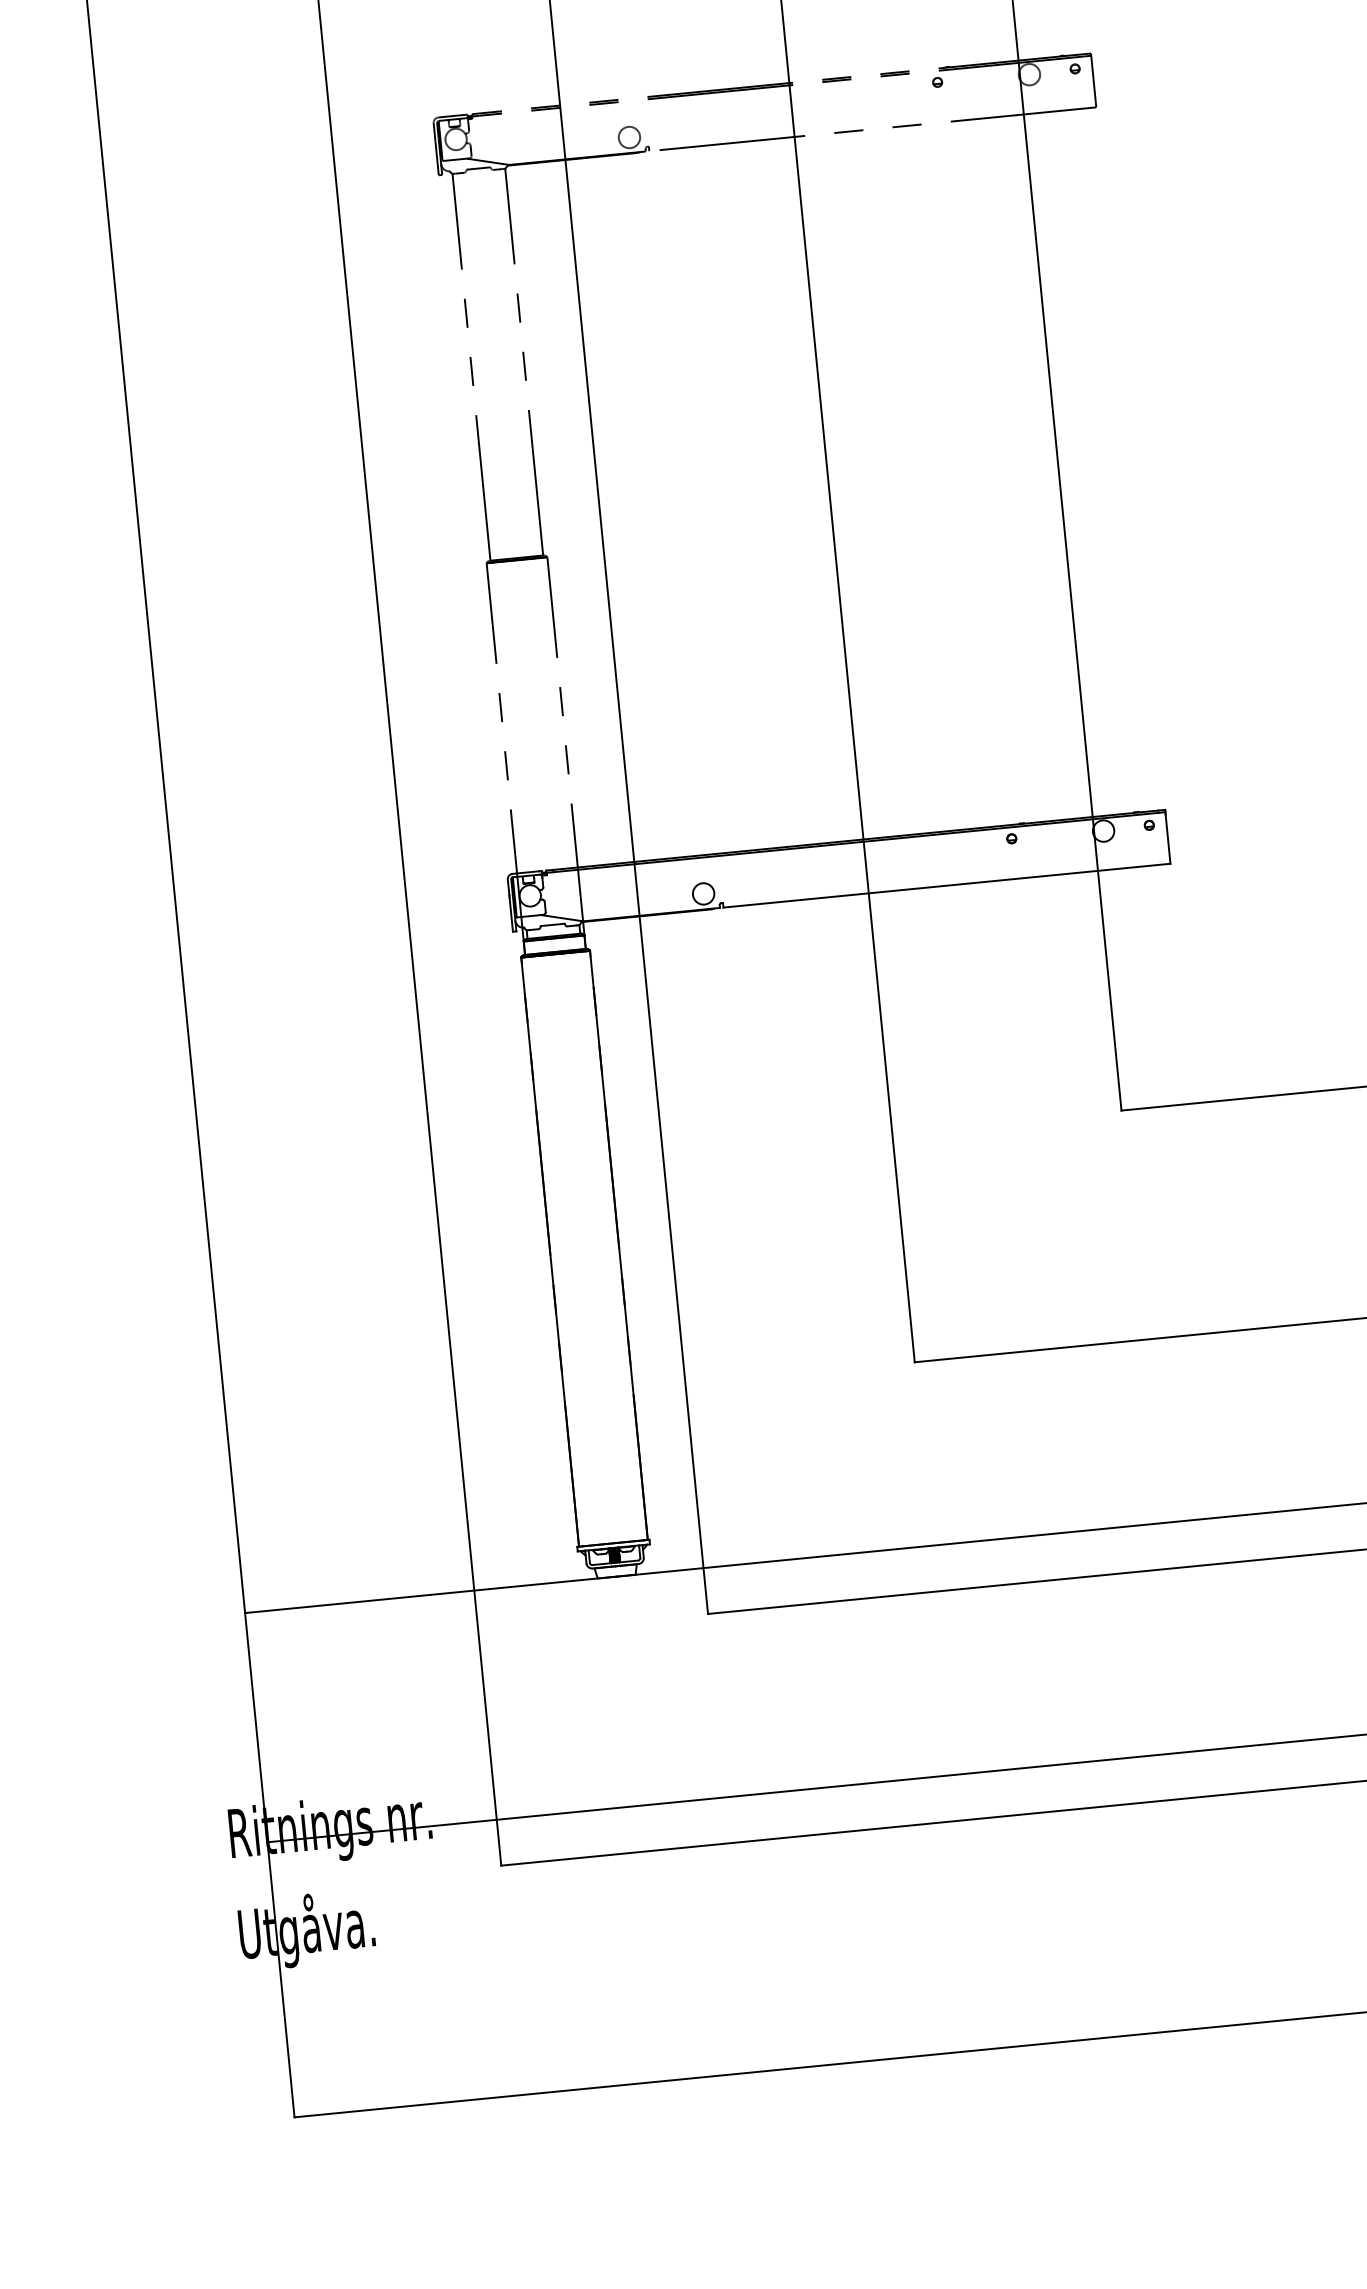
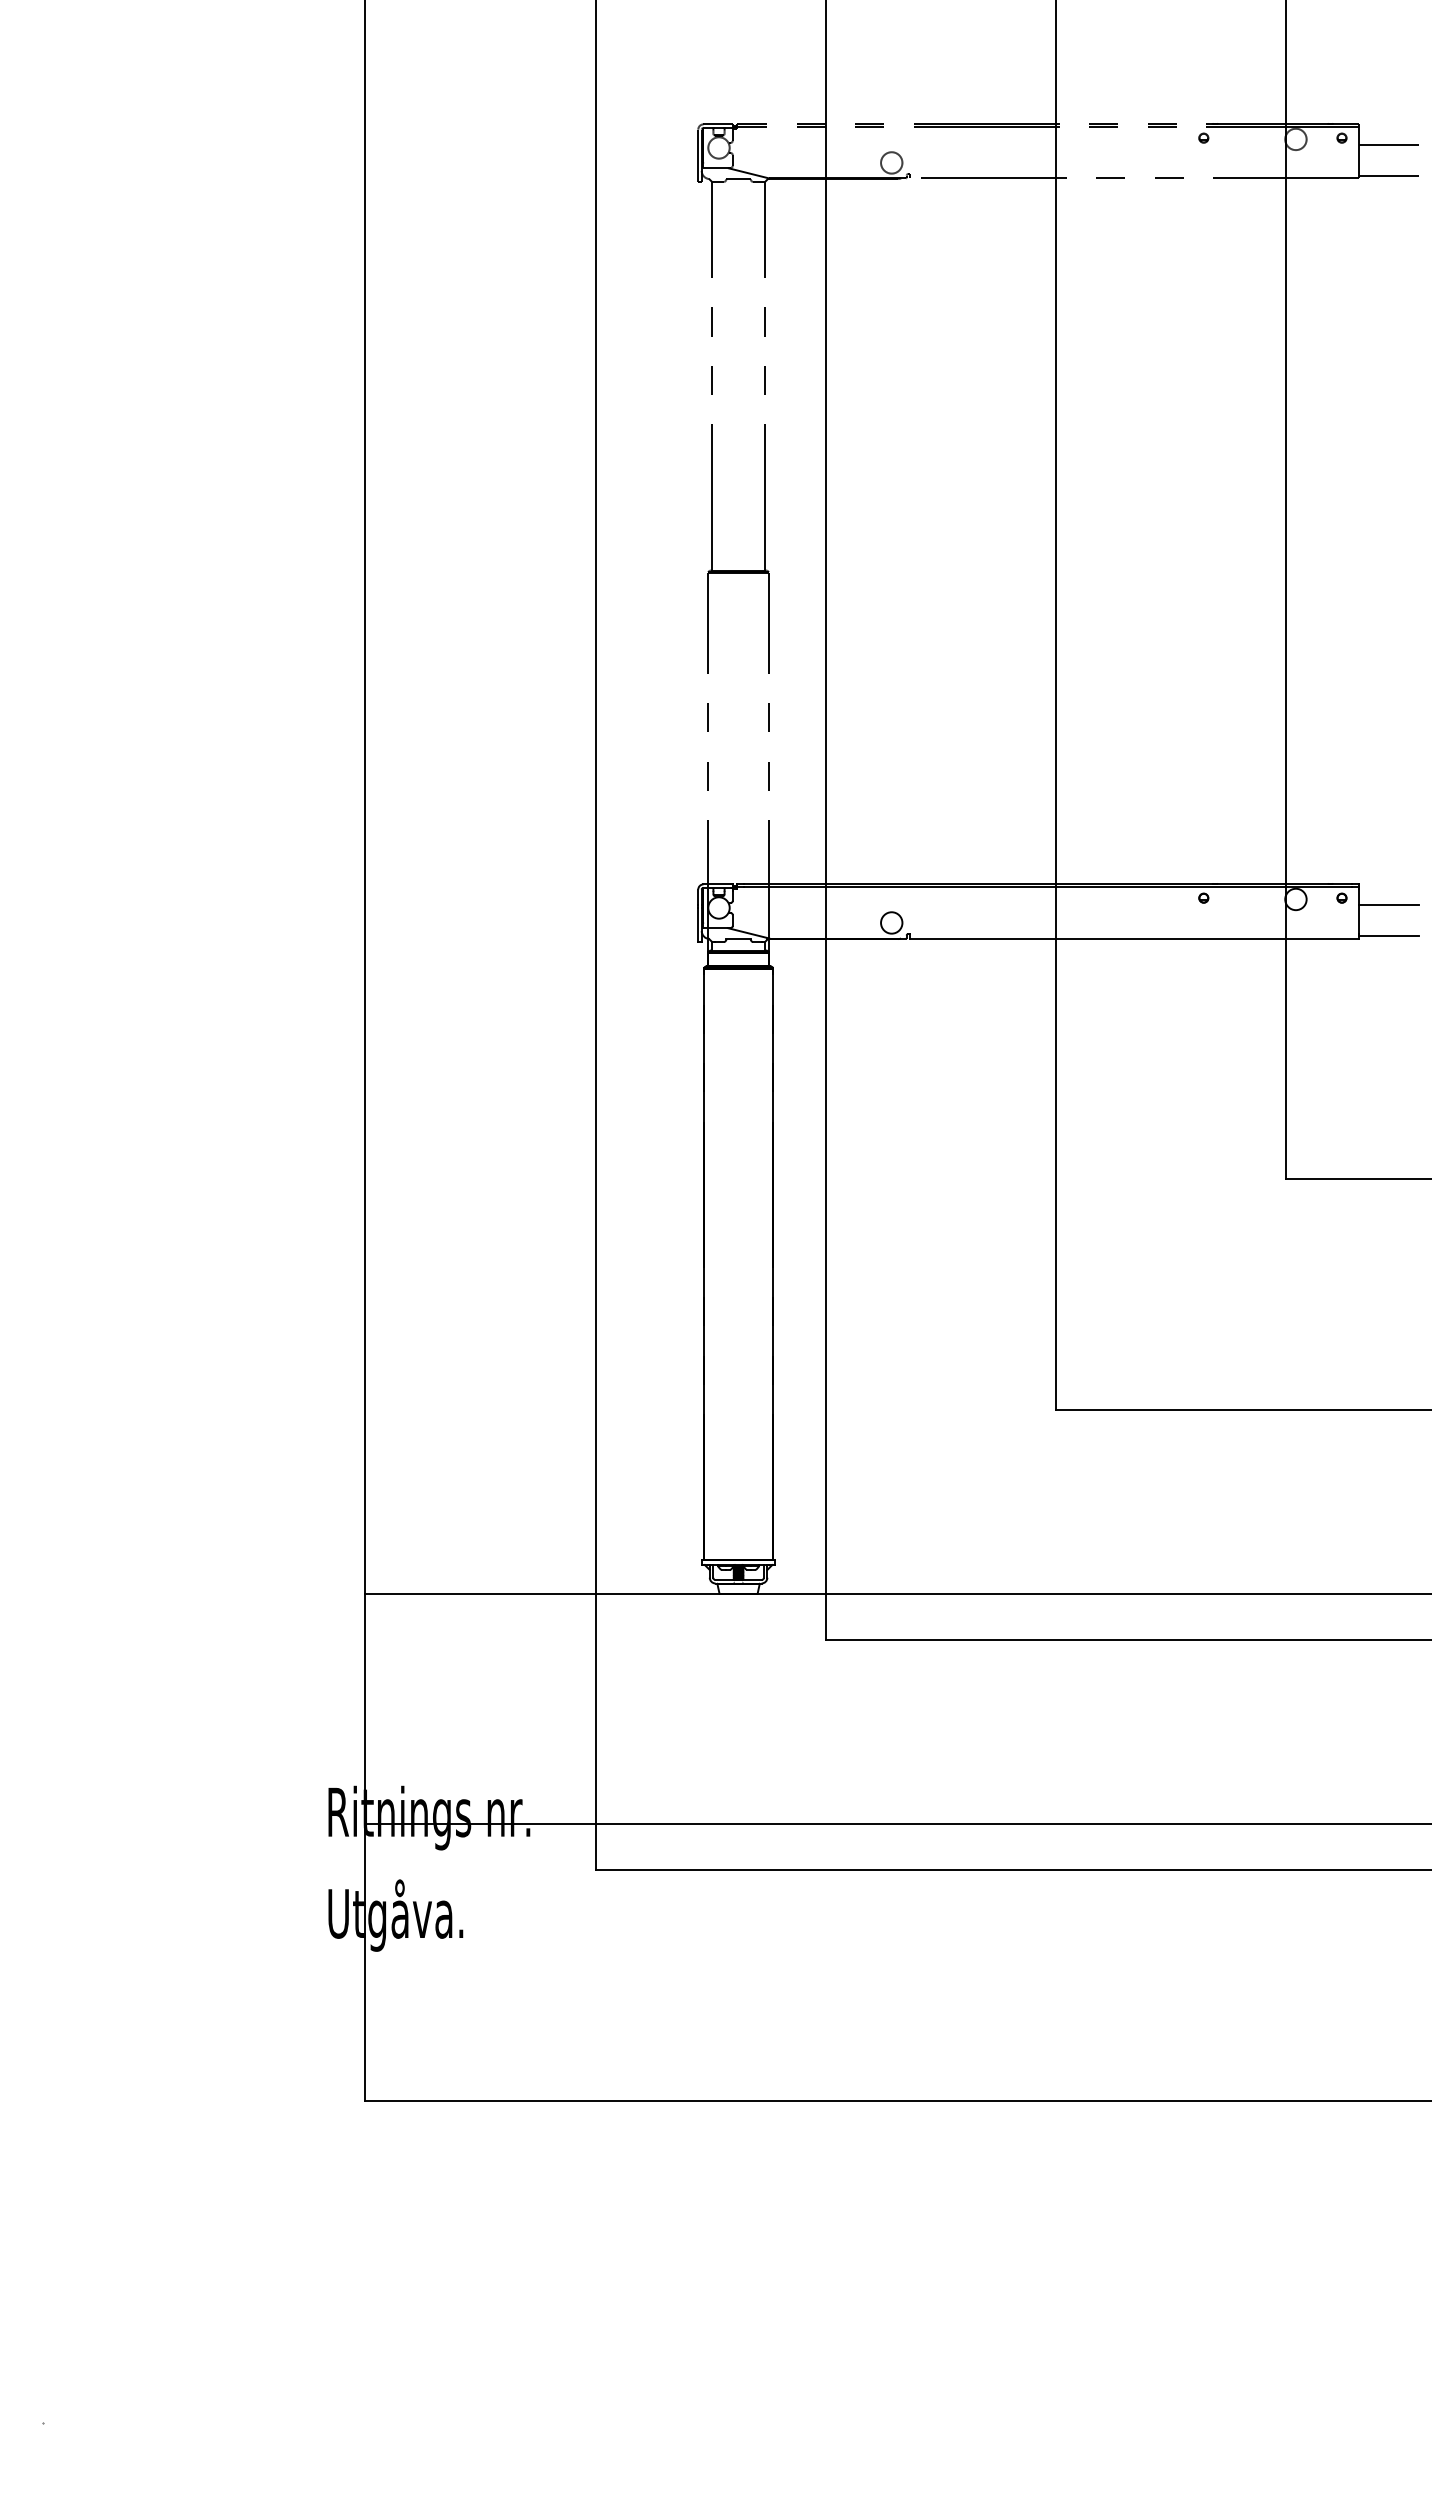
line: (1123, 71) -> (1389, 145), added
line: (1126, 102) -> (1389, 176), added
line: (1197, 827) -> (1389, 905), added
line: (1200, 858) -> (1389, 936), added

